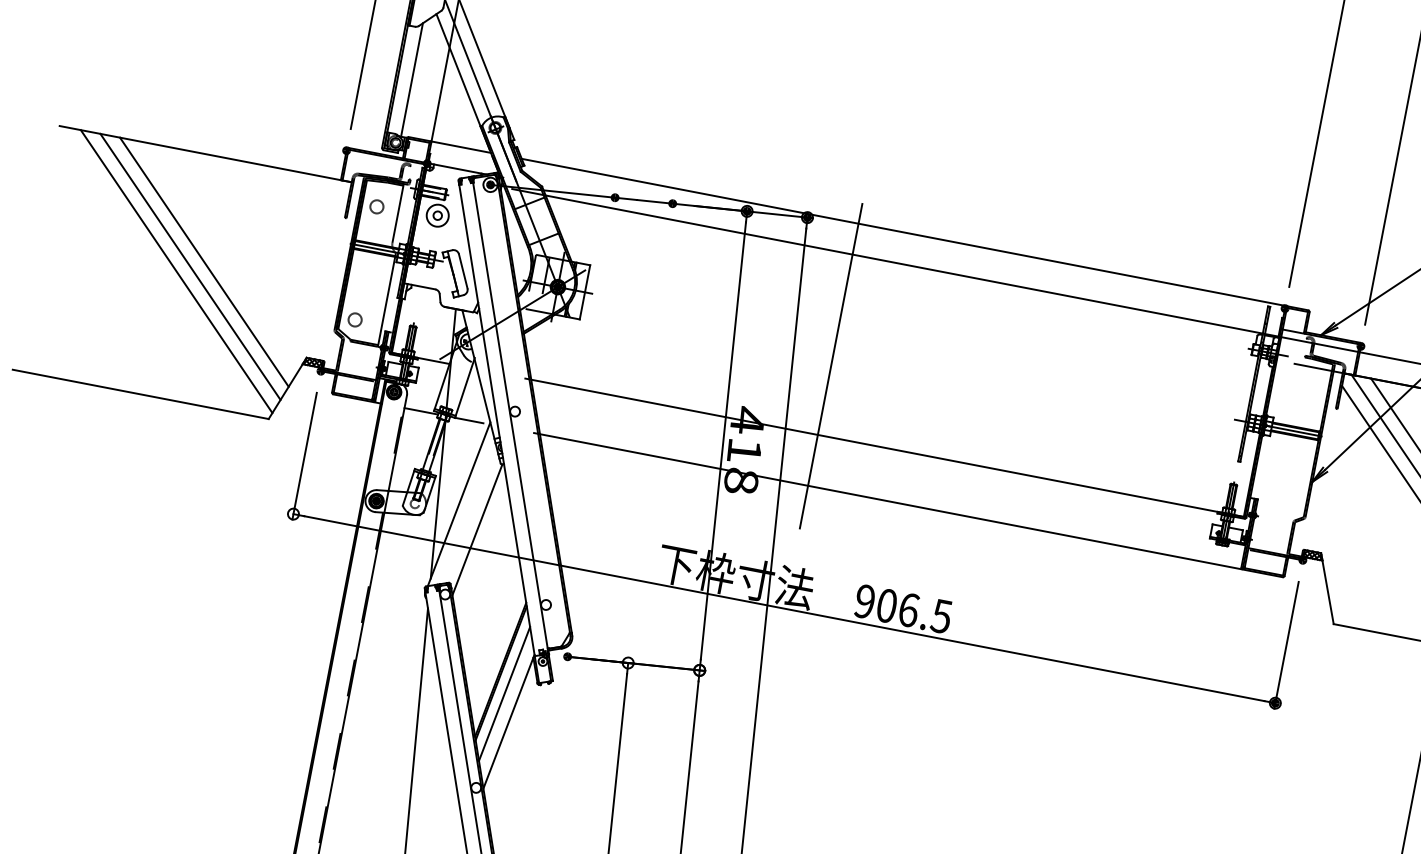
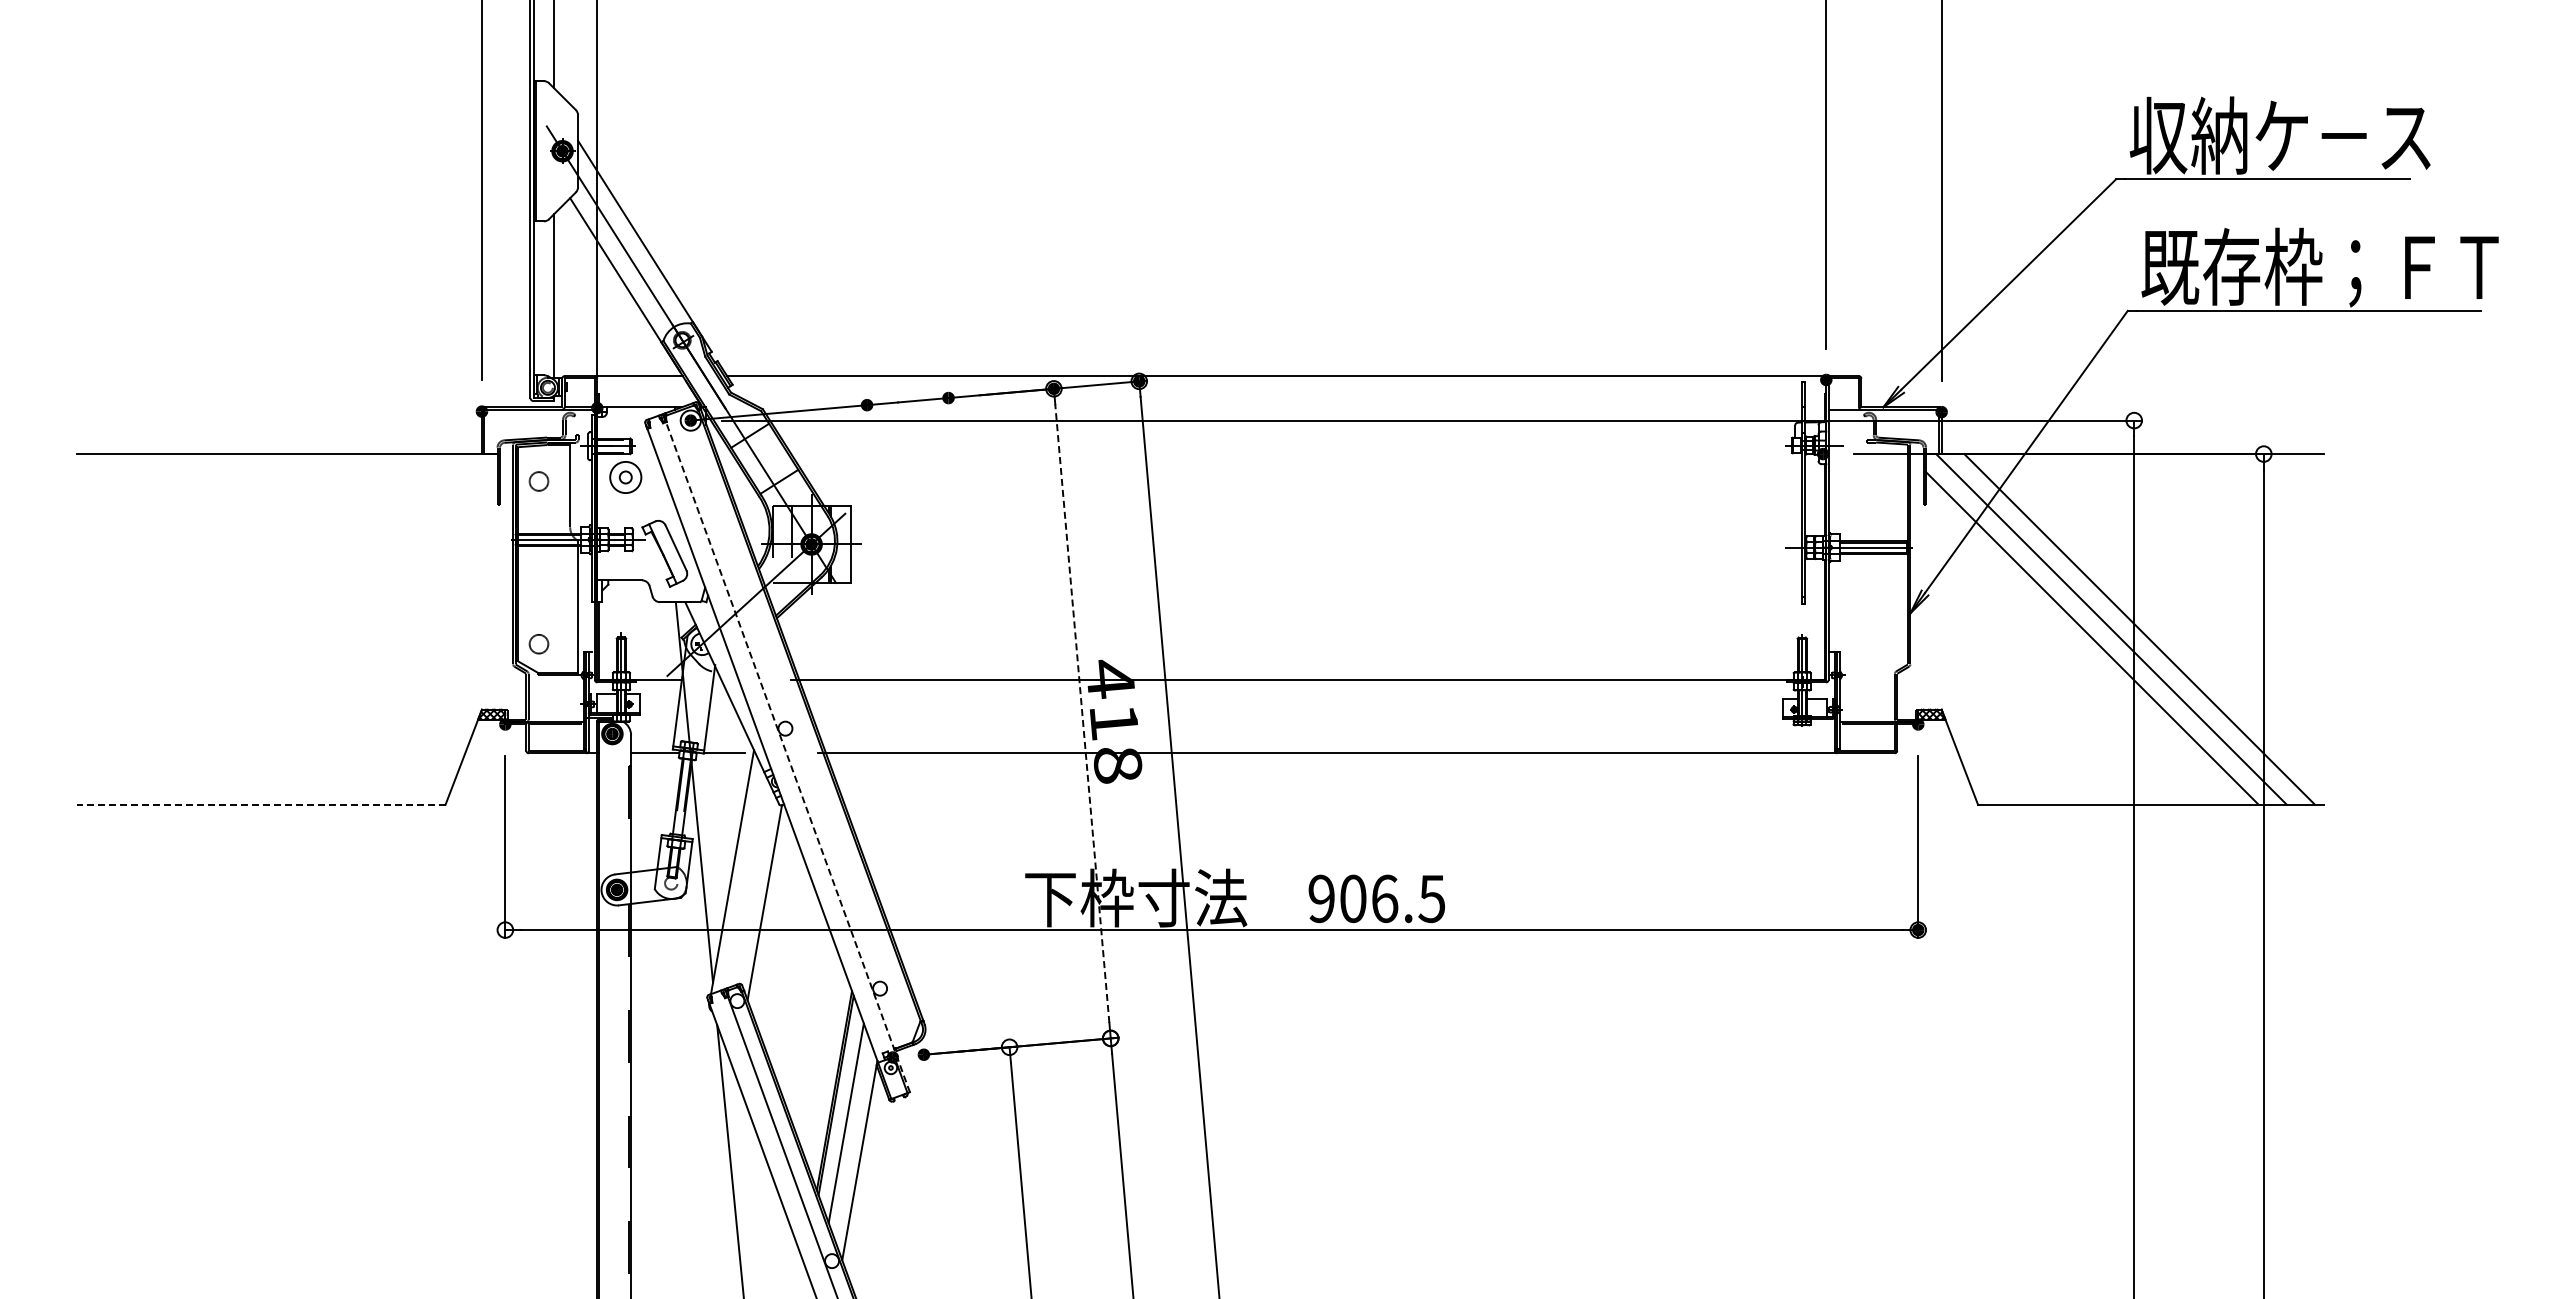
line: (204, 262) -> (314, 604), removed
line: (189, 266) -> (295, 614), removed
line: (176, 271) -> (278, 624), removed
line: (830, 366) -> (1211, 581), removed
line: (140, 394) -> (260, 804), solid -> dashed
line: (512, 429) -> (786, 753), solid -> dashed
line: (723, 440) -> (1082, 713), solid -> dashed

